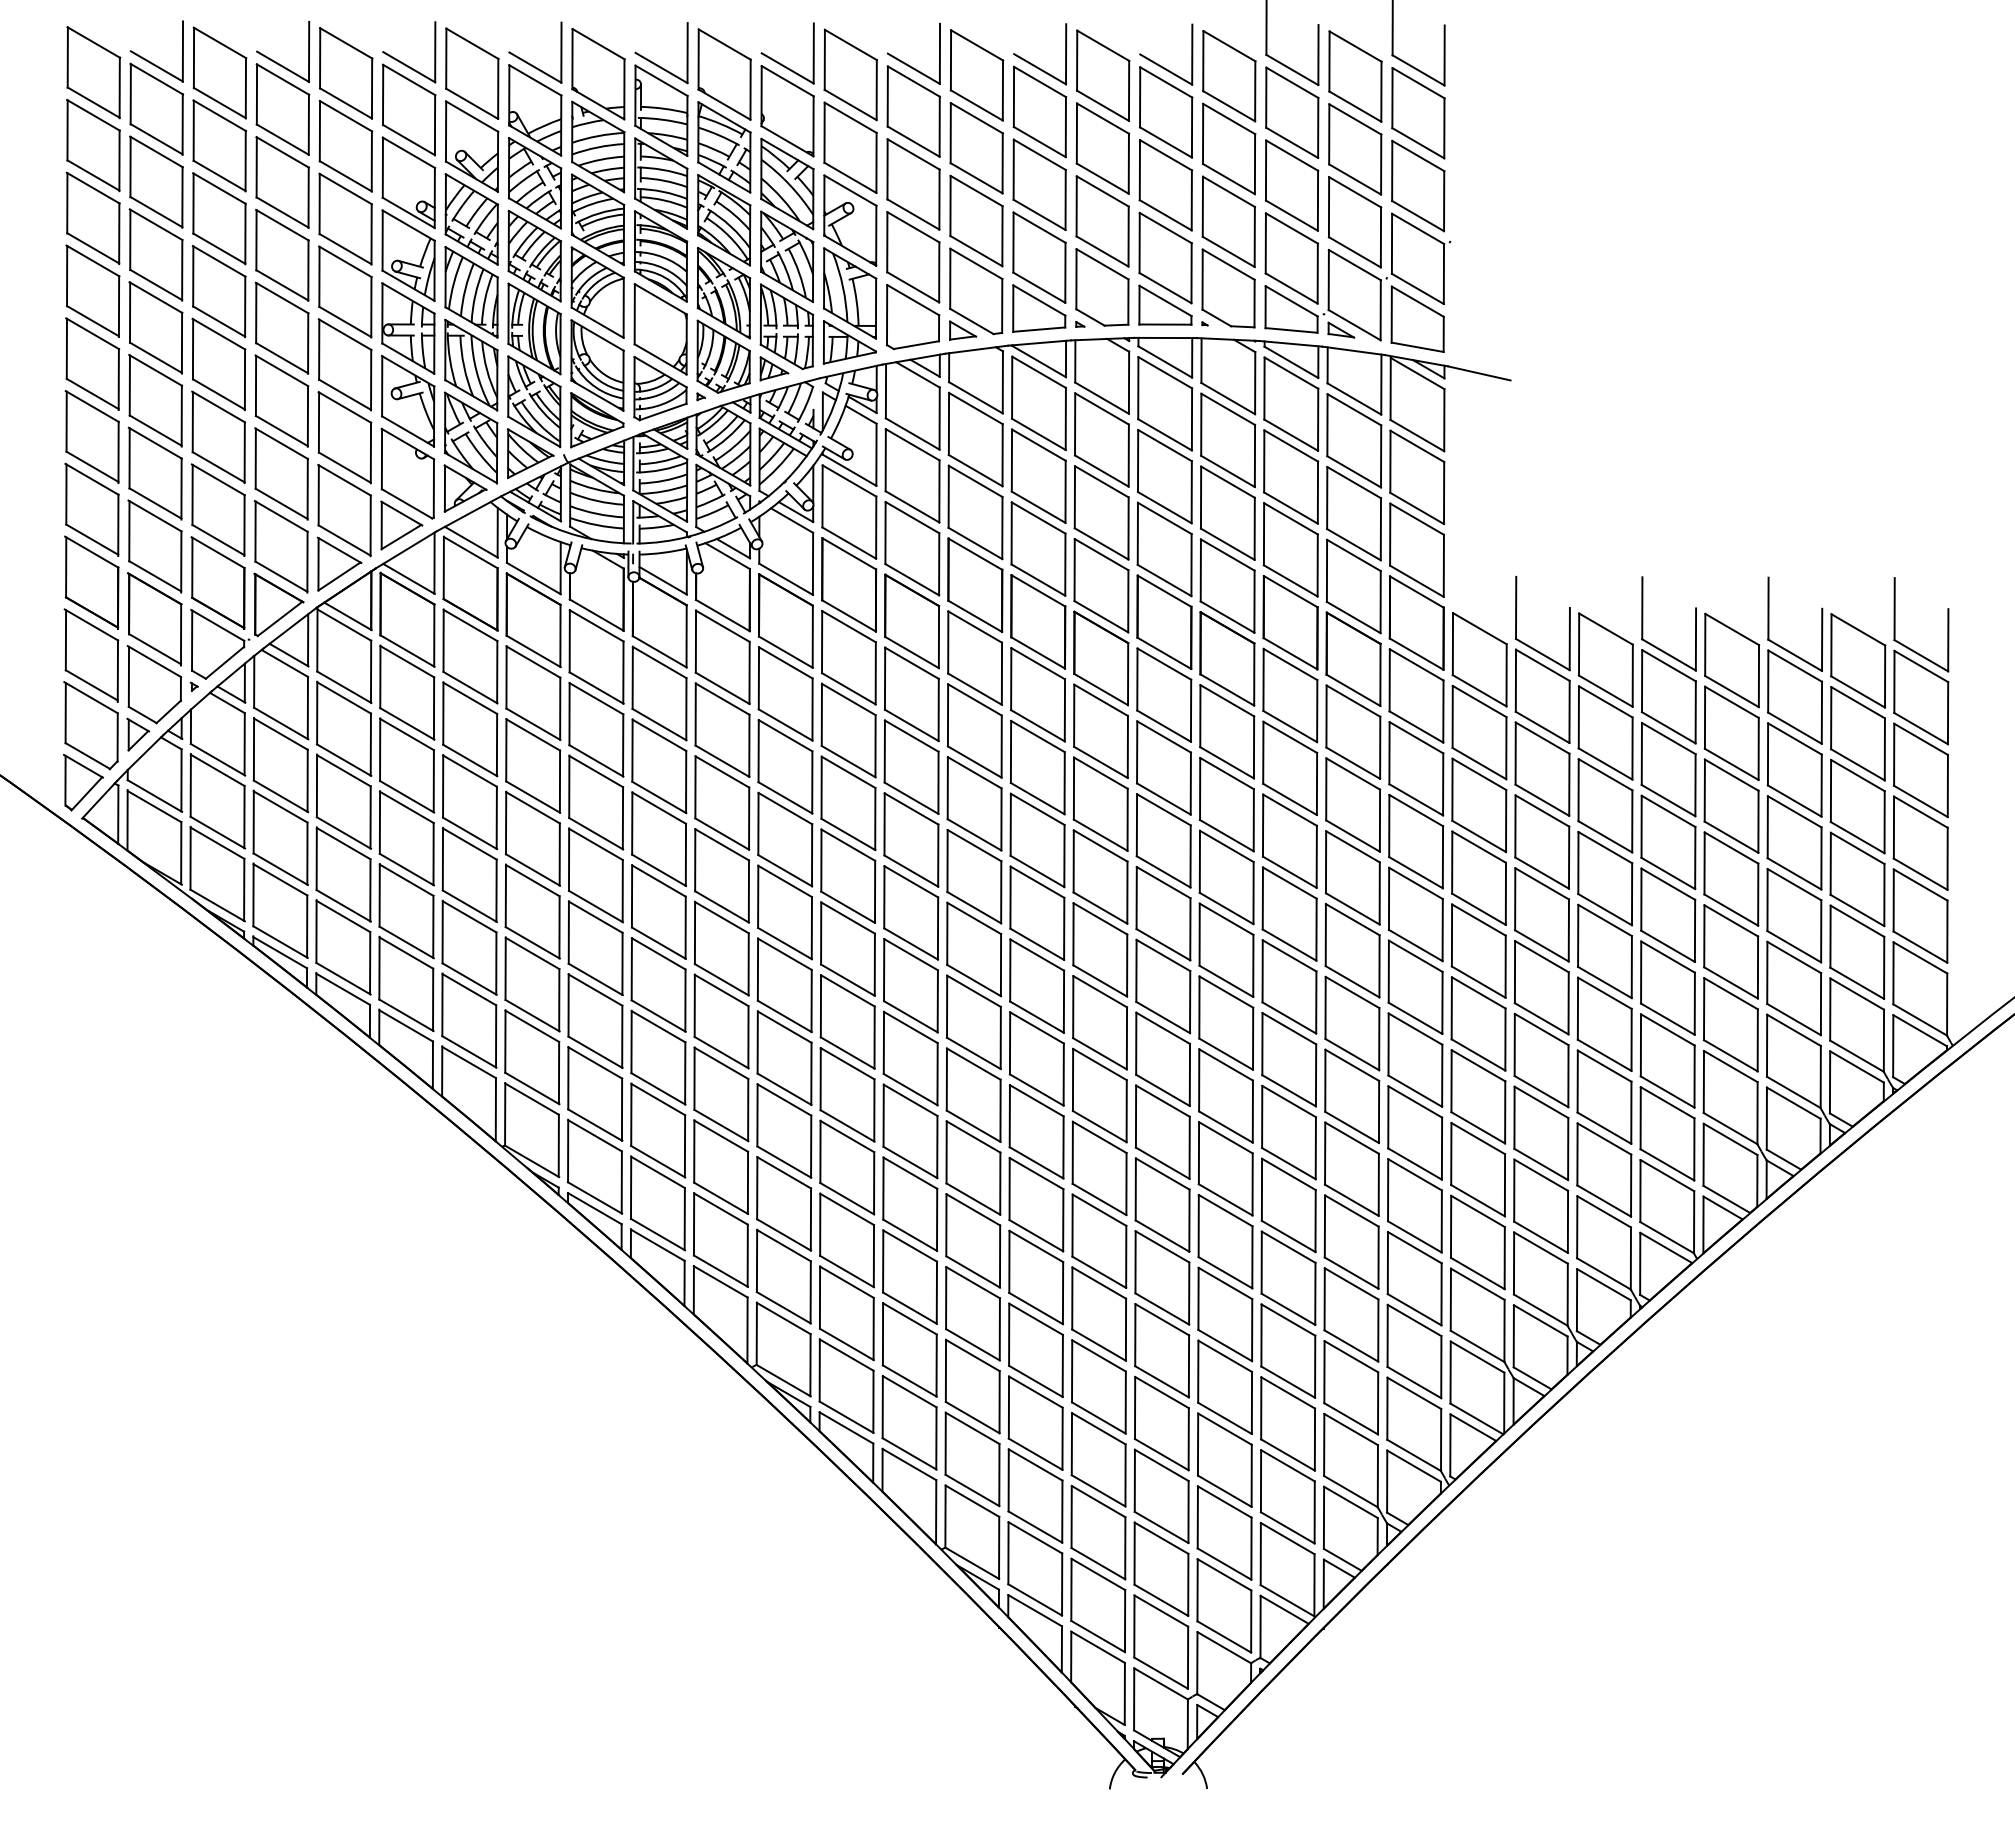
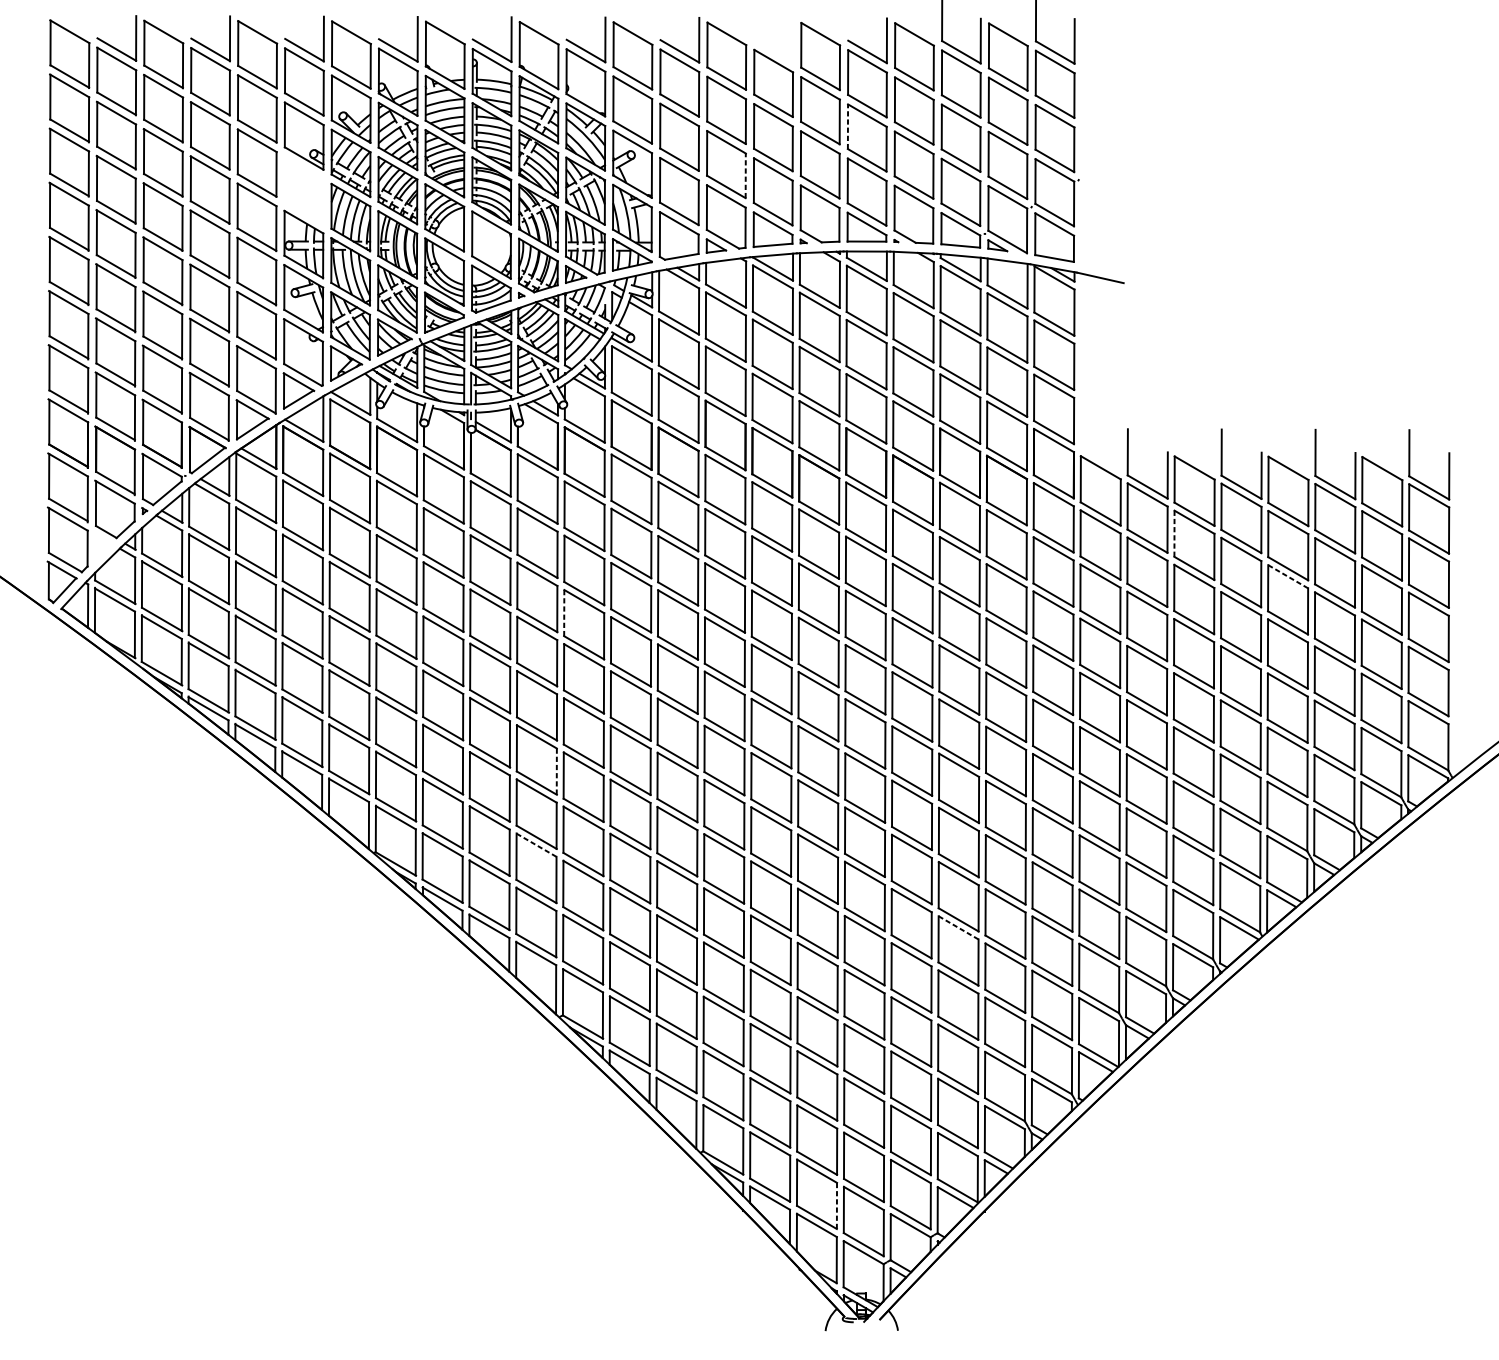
part: (1034, 64) -> (769, 48), removed
line: (1139, 169) -> (847, 126), solid -> dashed
line: (1002, 235) -> (745, 175), solid -> dashed
part: (408, 255) -> (303, 190), removed
line: (1578, 716) -> (1174, 533), solid -> dashed
part: (138, 734) -> (103, 546), removed
line: (1732, 775) -> (1288, 576), solid -> dashed
line: (758, 823) -> (564, 612), solid -> dashed
line: (748, 1036) -> (556, 771), solid -> dashed
line: (721, 1136) -> (536, 845), solid -> dashed
line: (1289, 1247) -> (959, 928), solid -> dashed
line: (1125, 1620) -> (837, 1205), solid -> dashed

